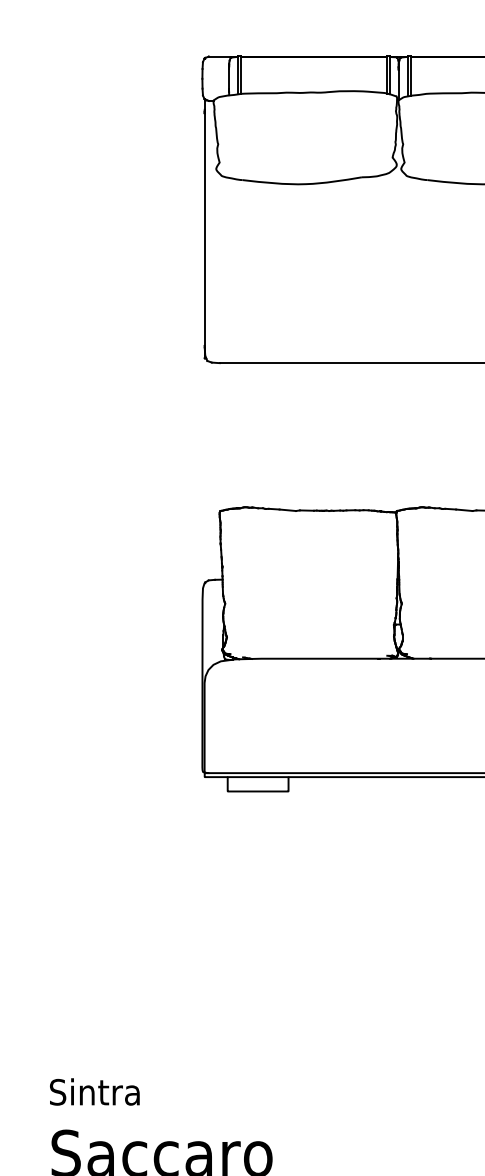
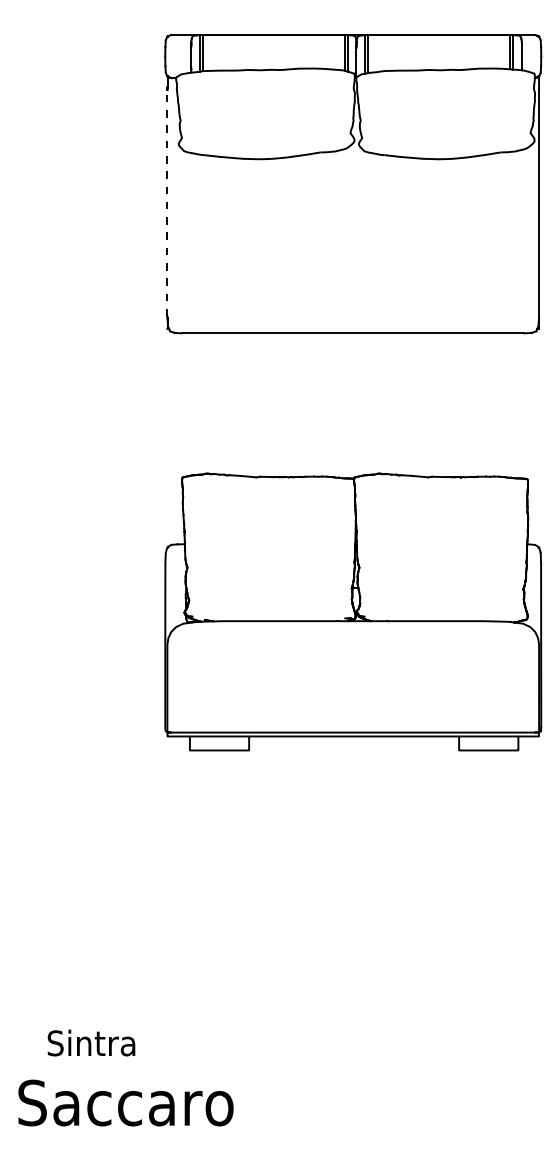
line: (204, 228) -> (167, 202), solid -> dashed
text: (94, 1091) -> (91, 1042), moved

